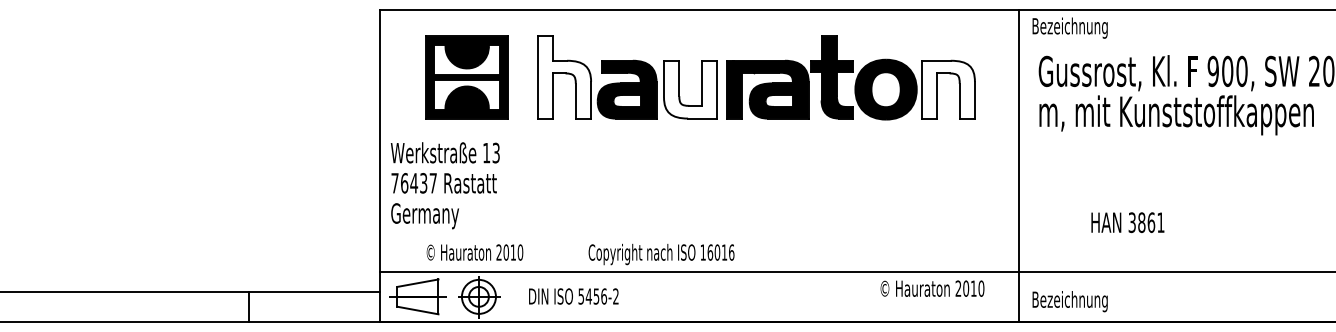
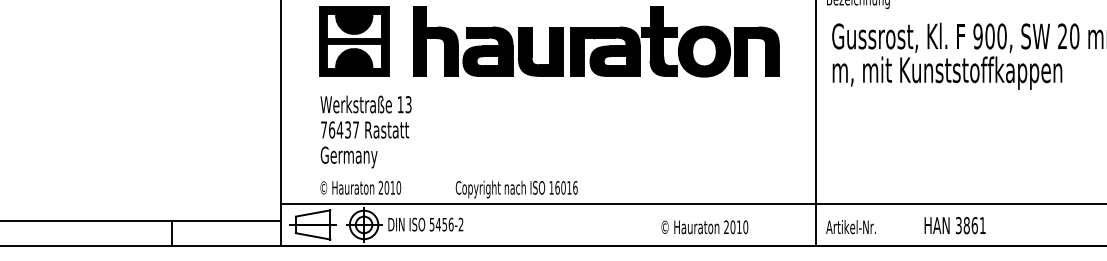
fill: (564, 77) -> (435, 41), added
fill: (690, 89) -> (540, 51), added
fill: (948, 89) -> (756, 51), added
text: (444, 185) -> (365, 131), moved
text: (1127, 222) -> (954, 225), moved
text: (932, 288) -> (704, 227), moved
text: (573, 296) -> (425, 224), moved
text: (1069, 301) -> (857, 228), Bezeichnung -> Artikel-Nr.

